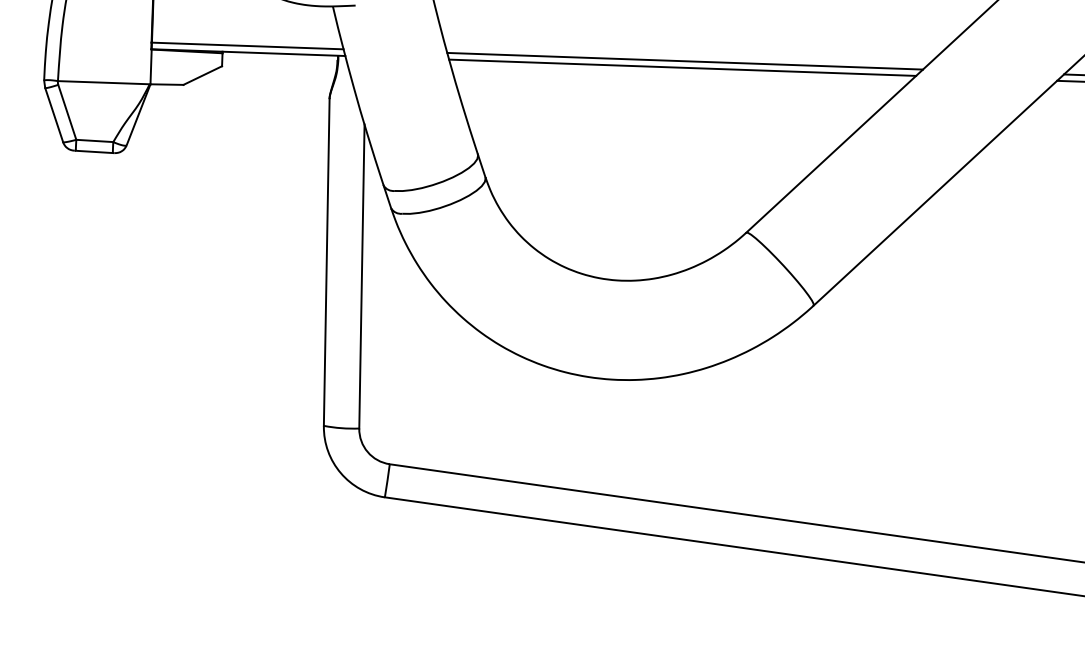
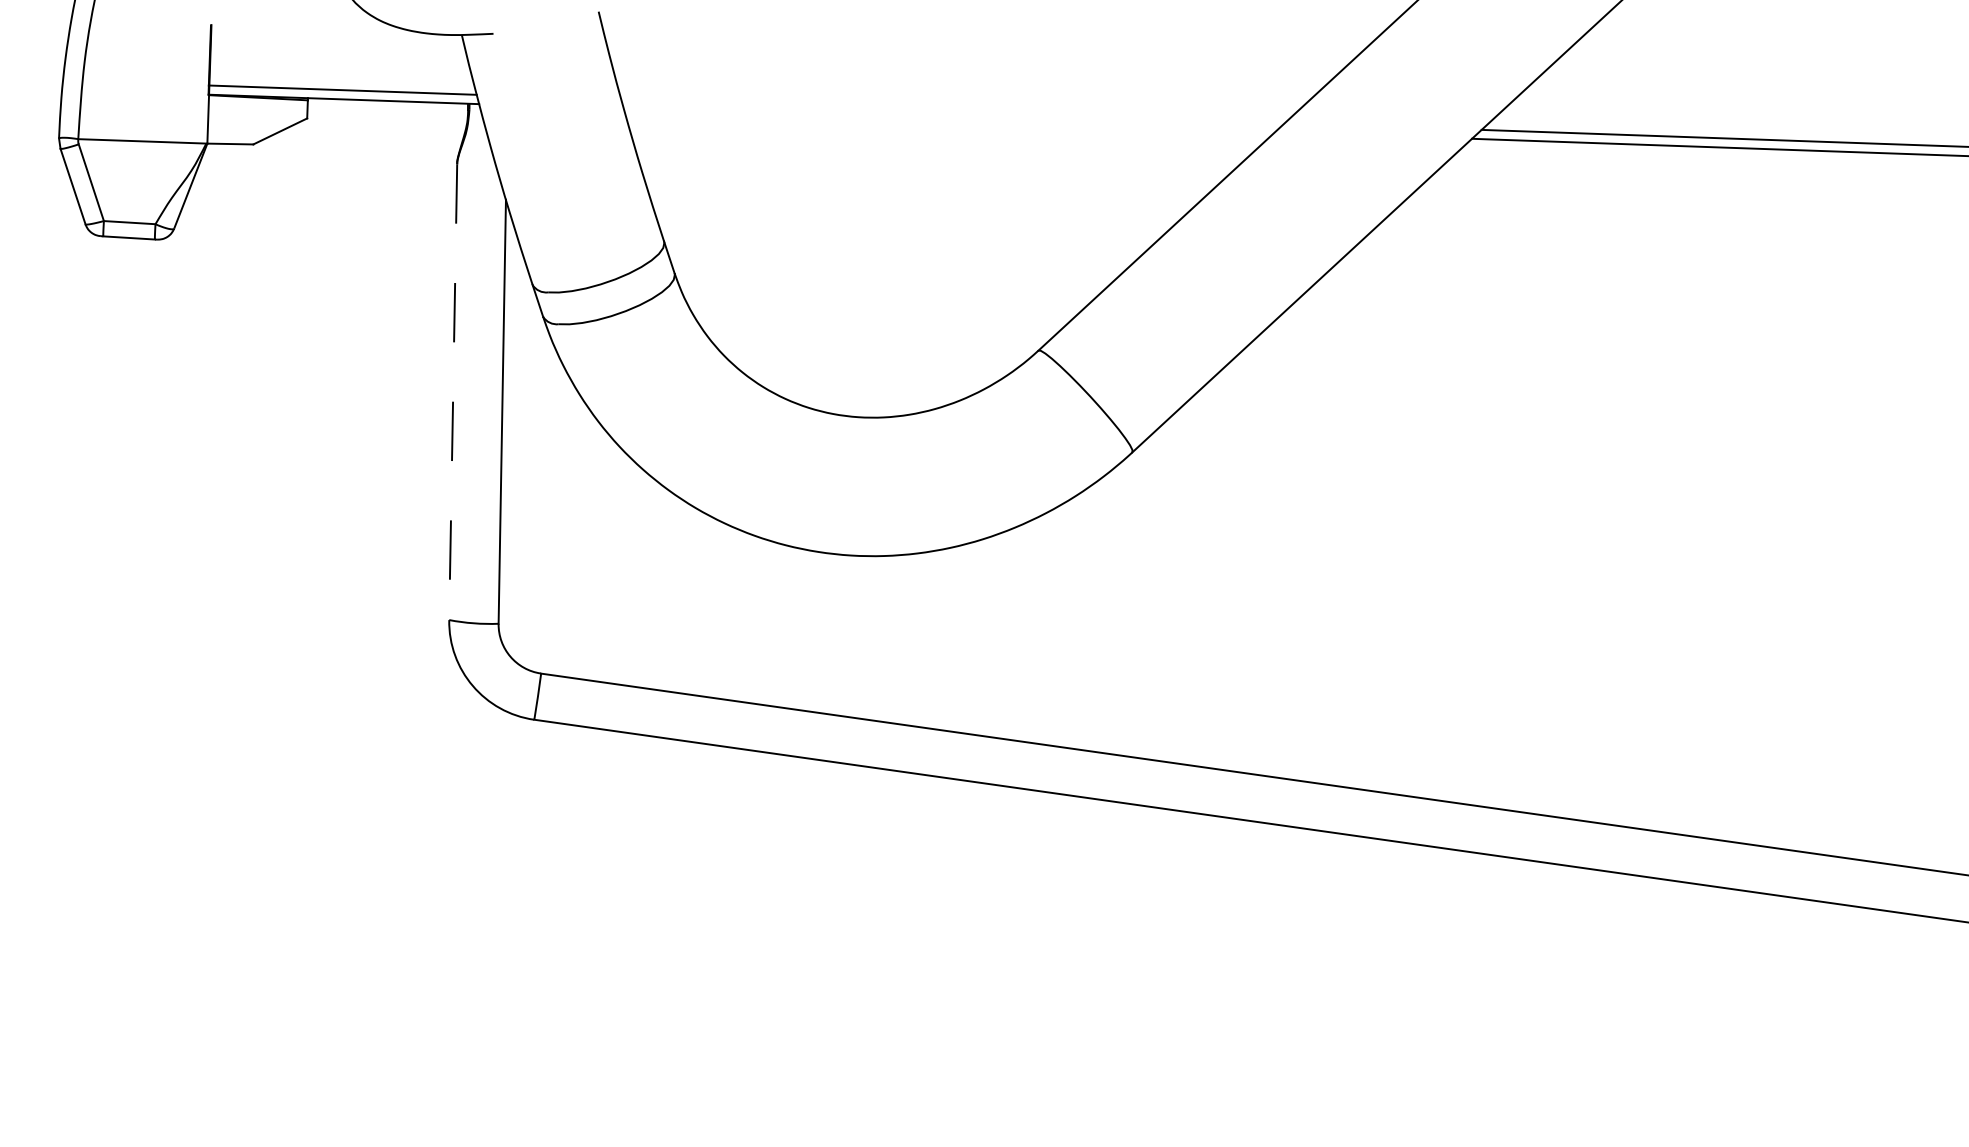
line: (684, 61) -> (952, 111), removed
line: (682, 67) -> (949, 120), removed
line: (326, 262) -> (453, 392), solid -> dashed

